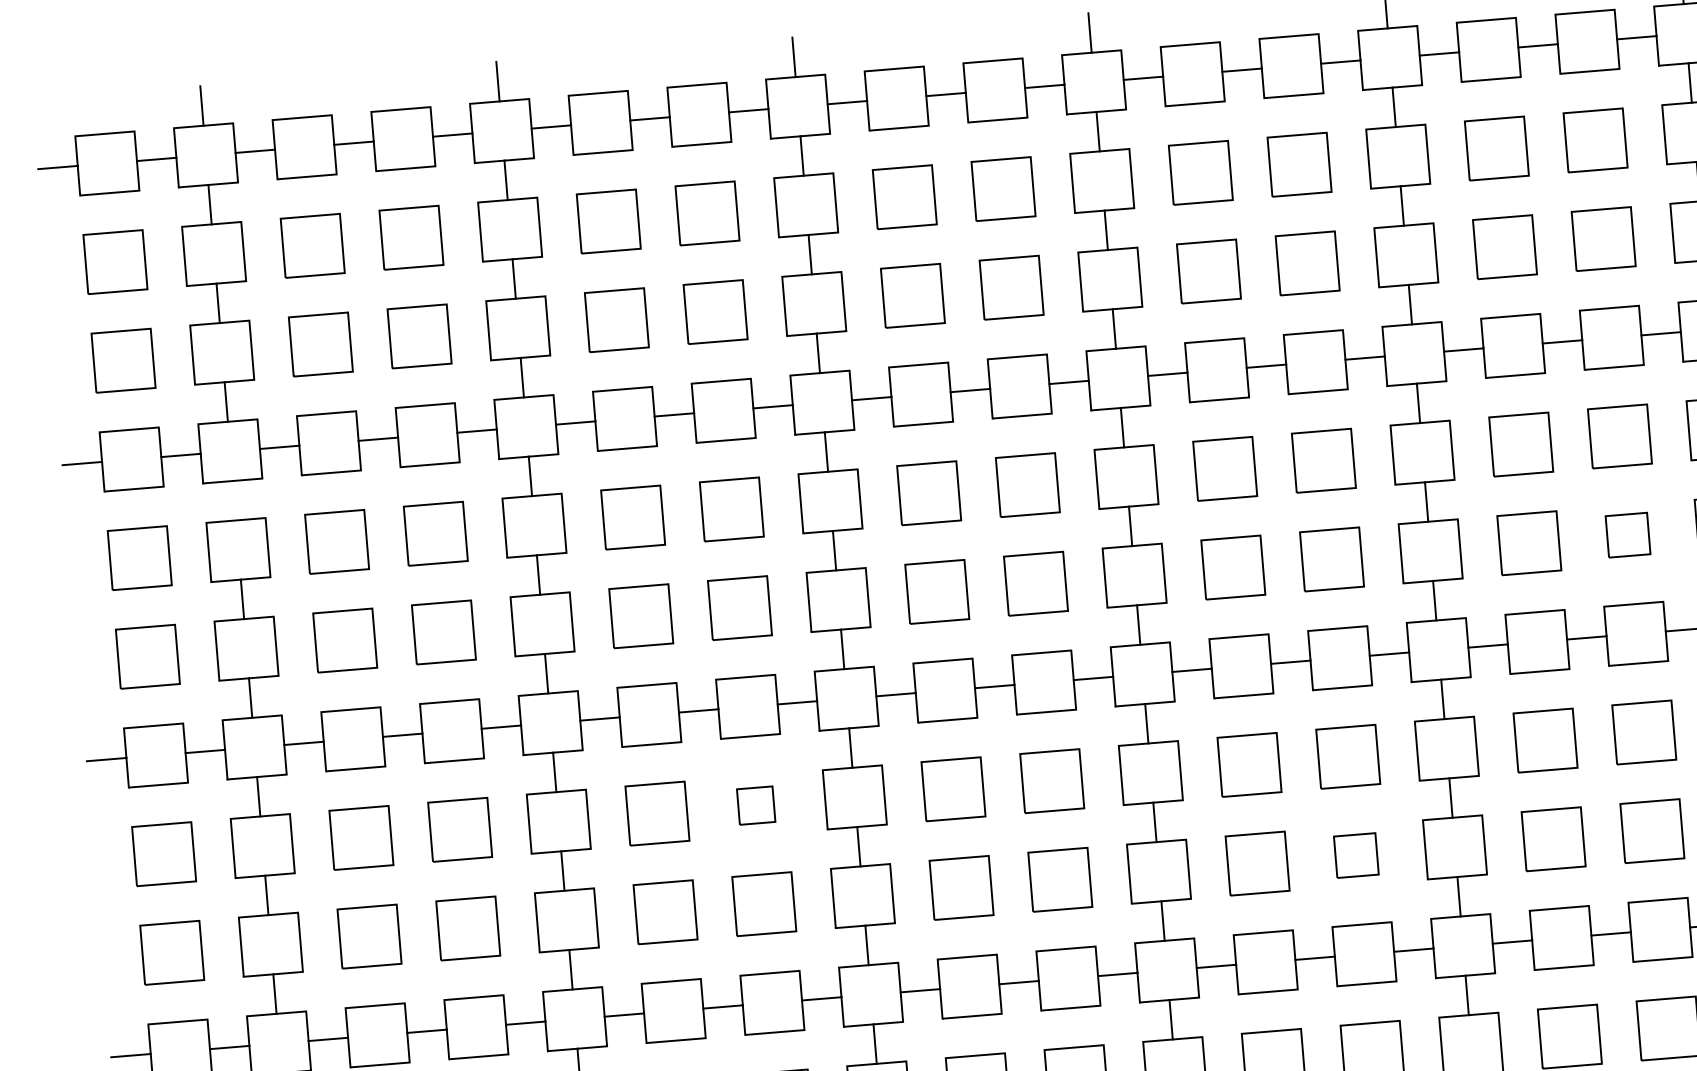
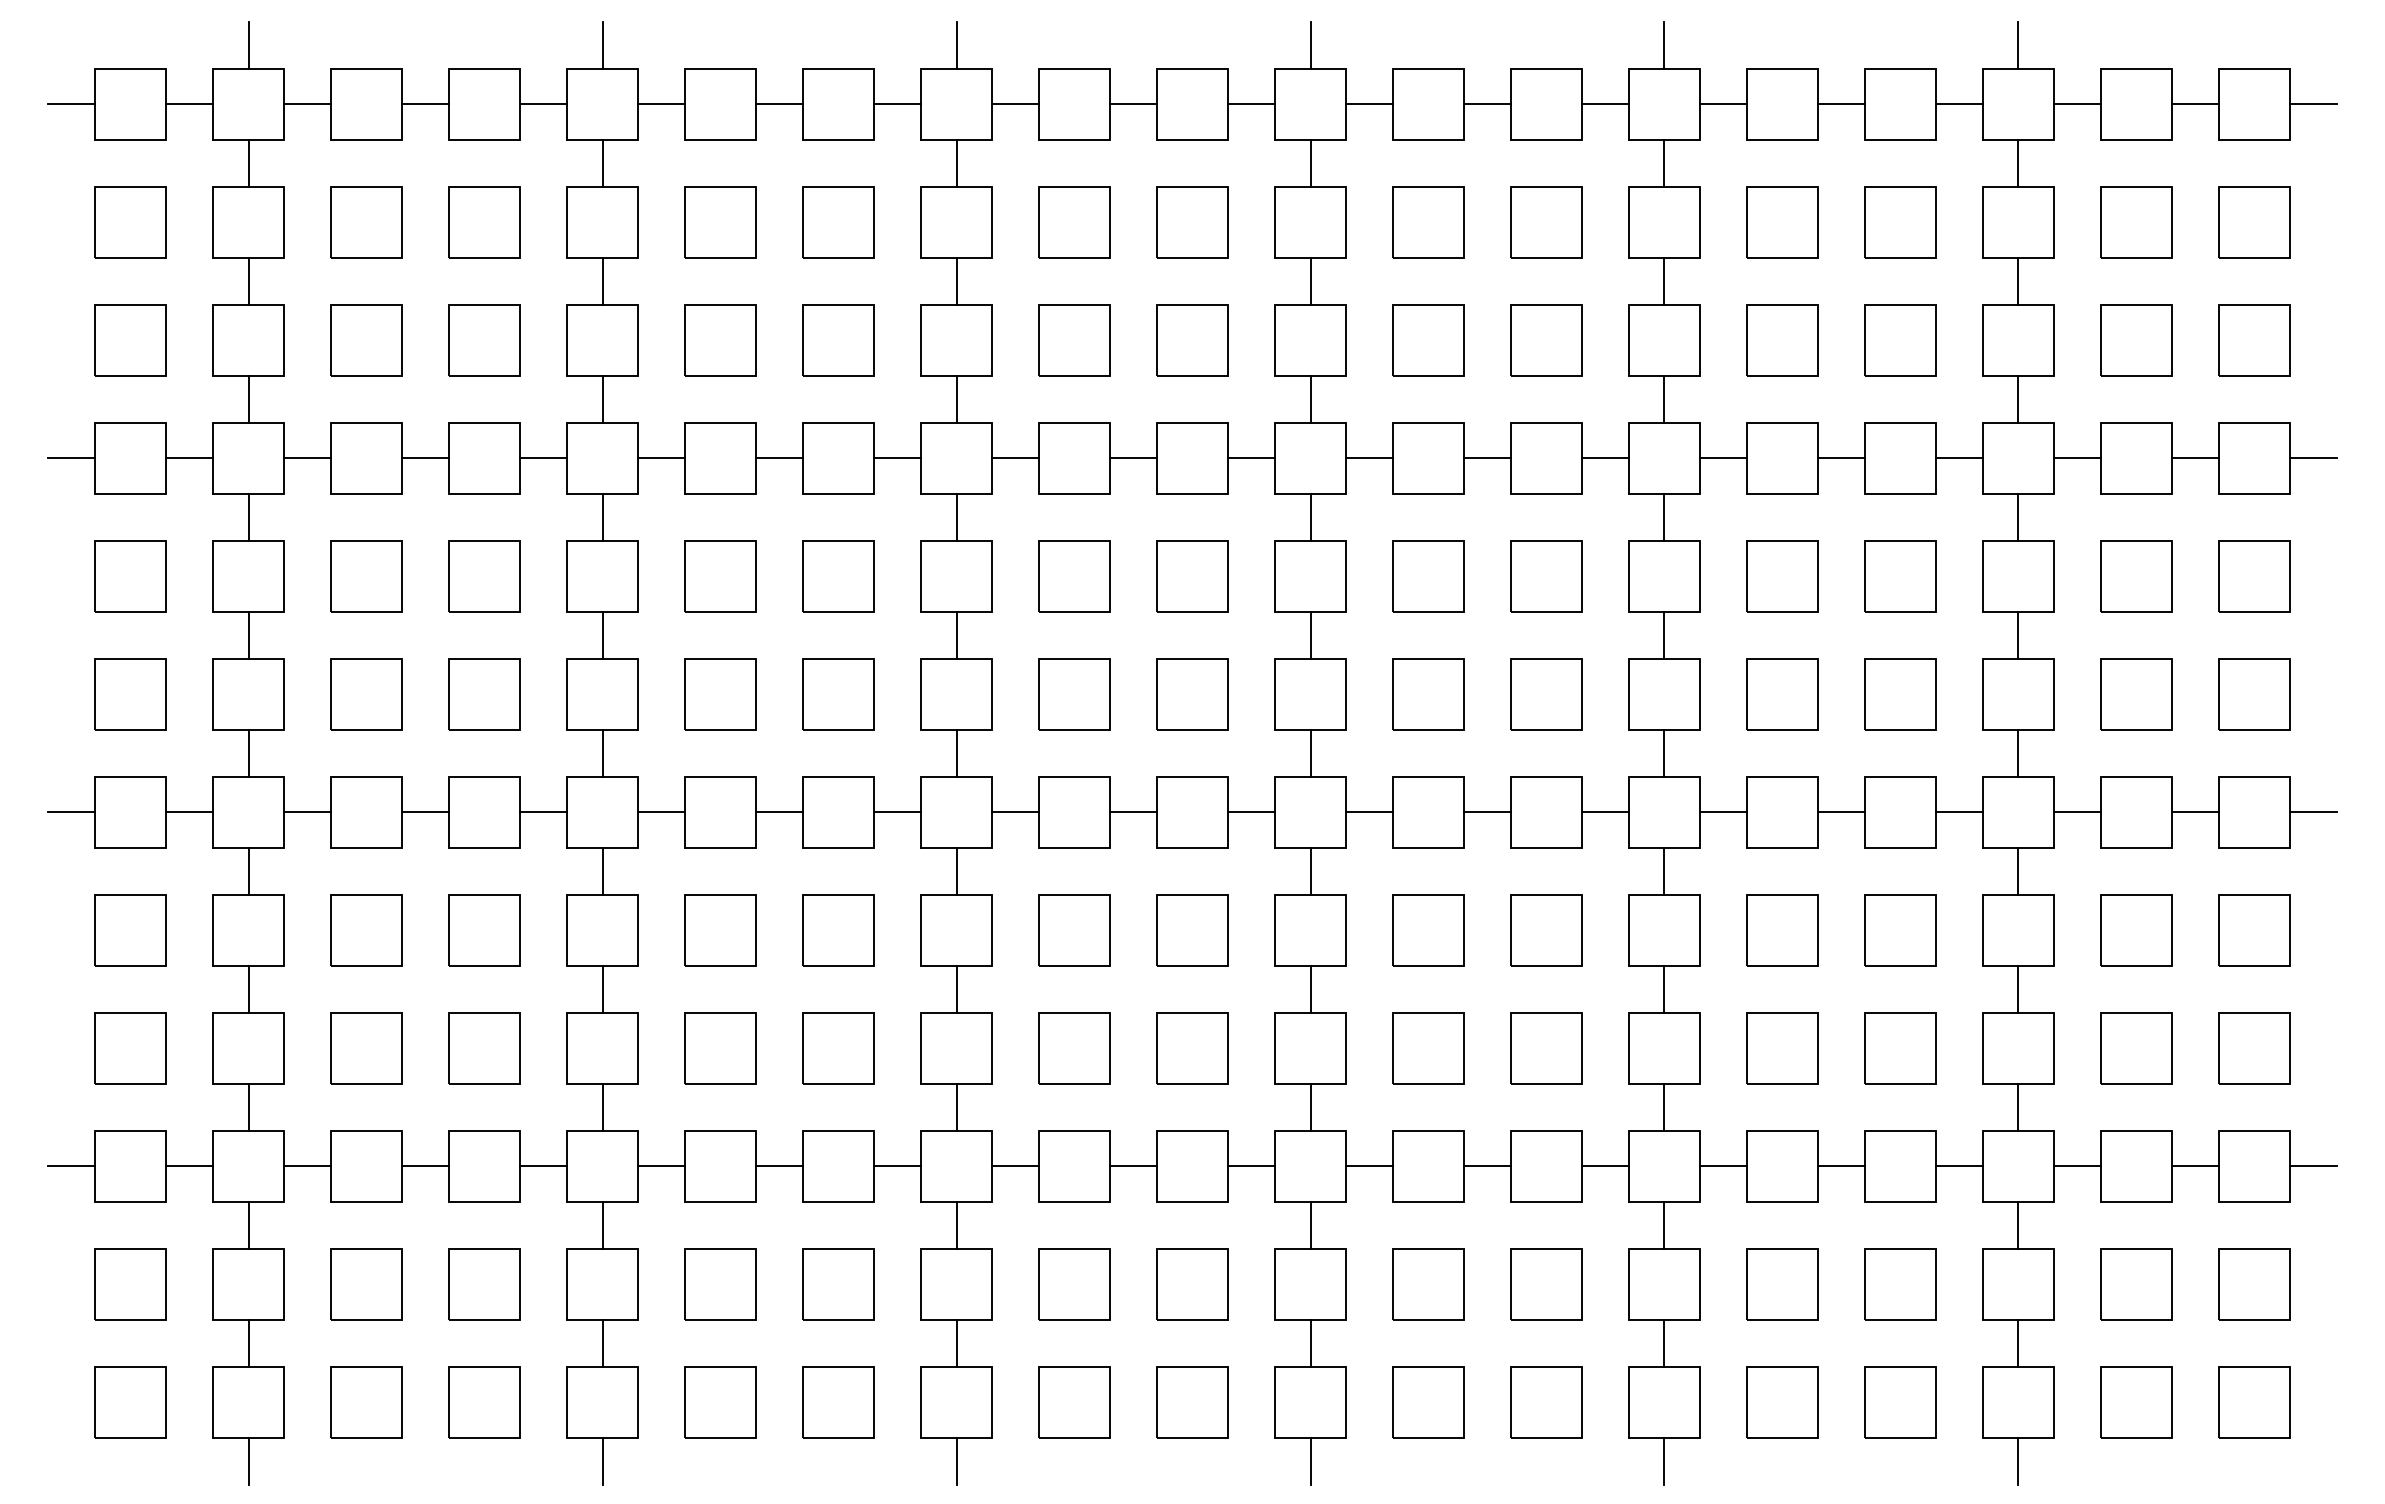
line: (234, 500) -> (248, 516), added
part: (1628, 535) -> (1900, 694), size x1.43
part: (756, 805) -> (838, 930), size x1.67
part: (1356, 855) -> (1546, 1048), size x1.43

